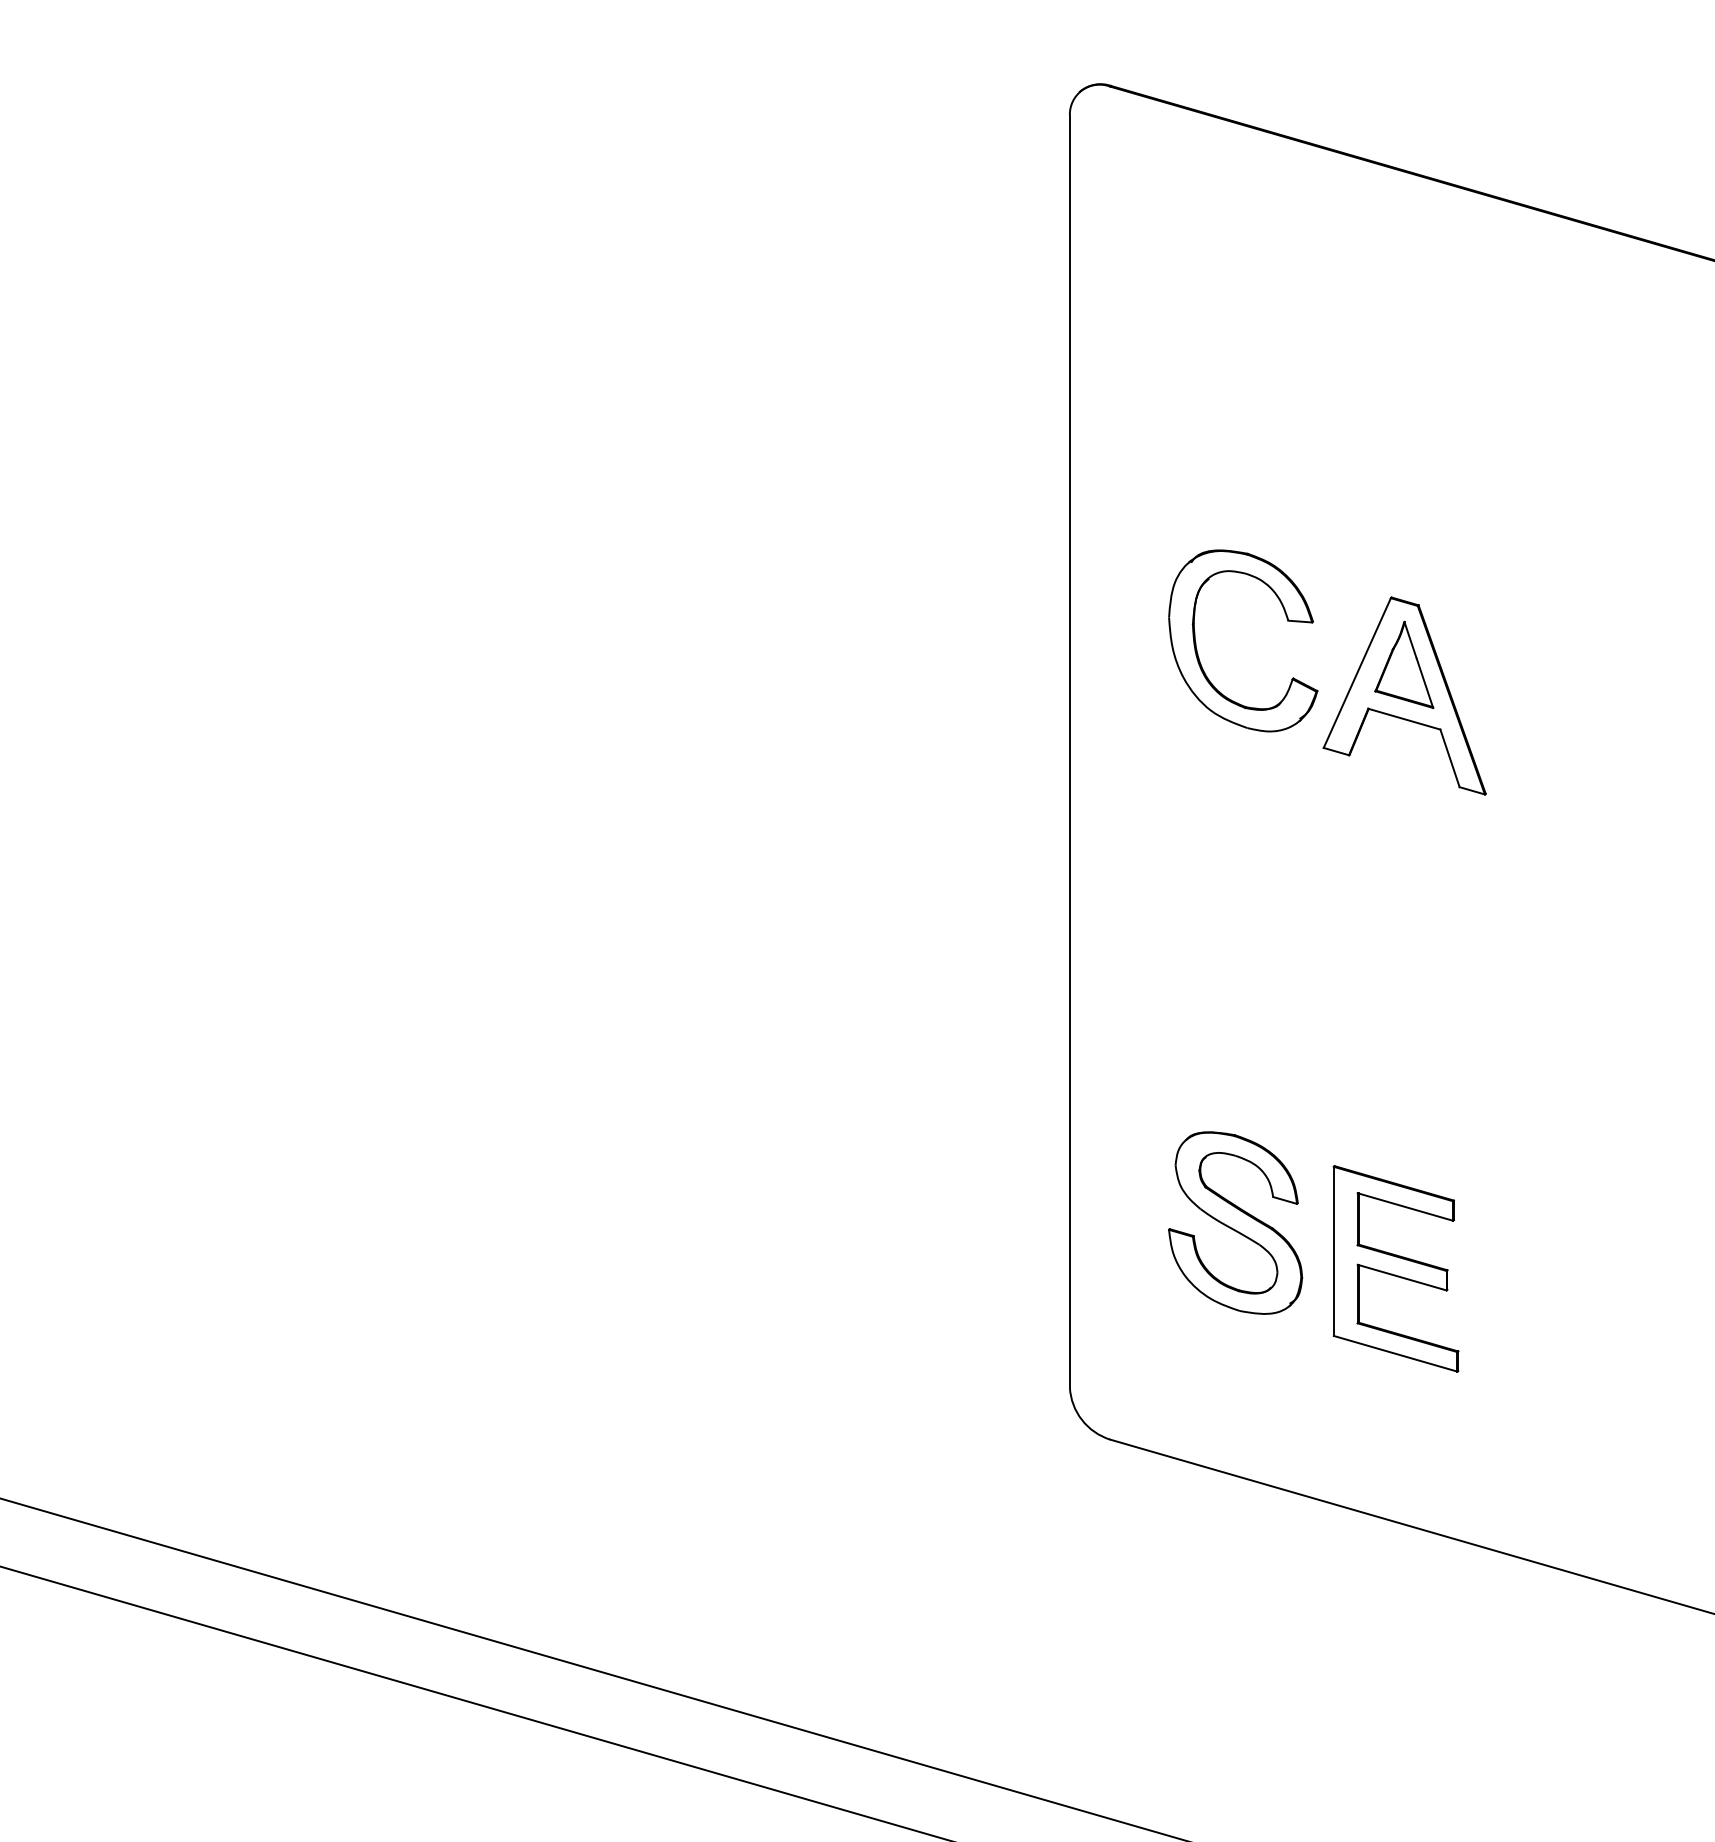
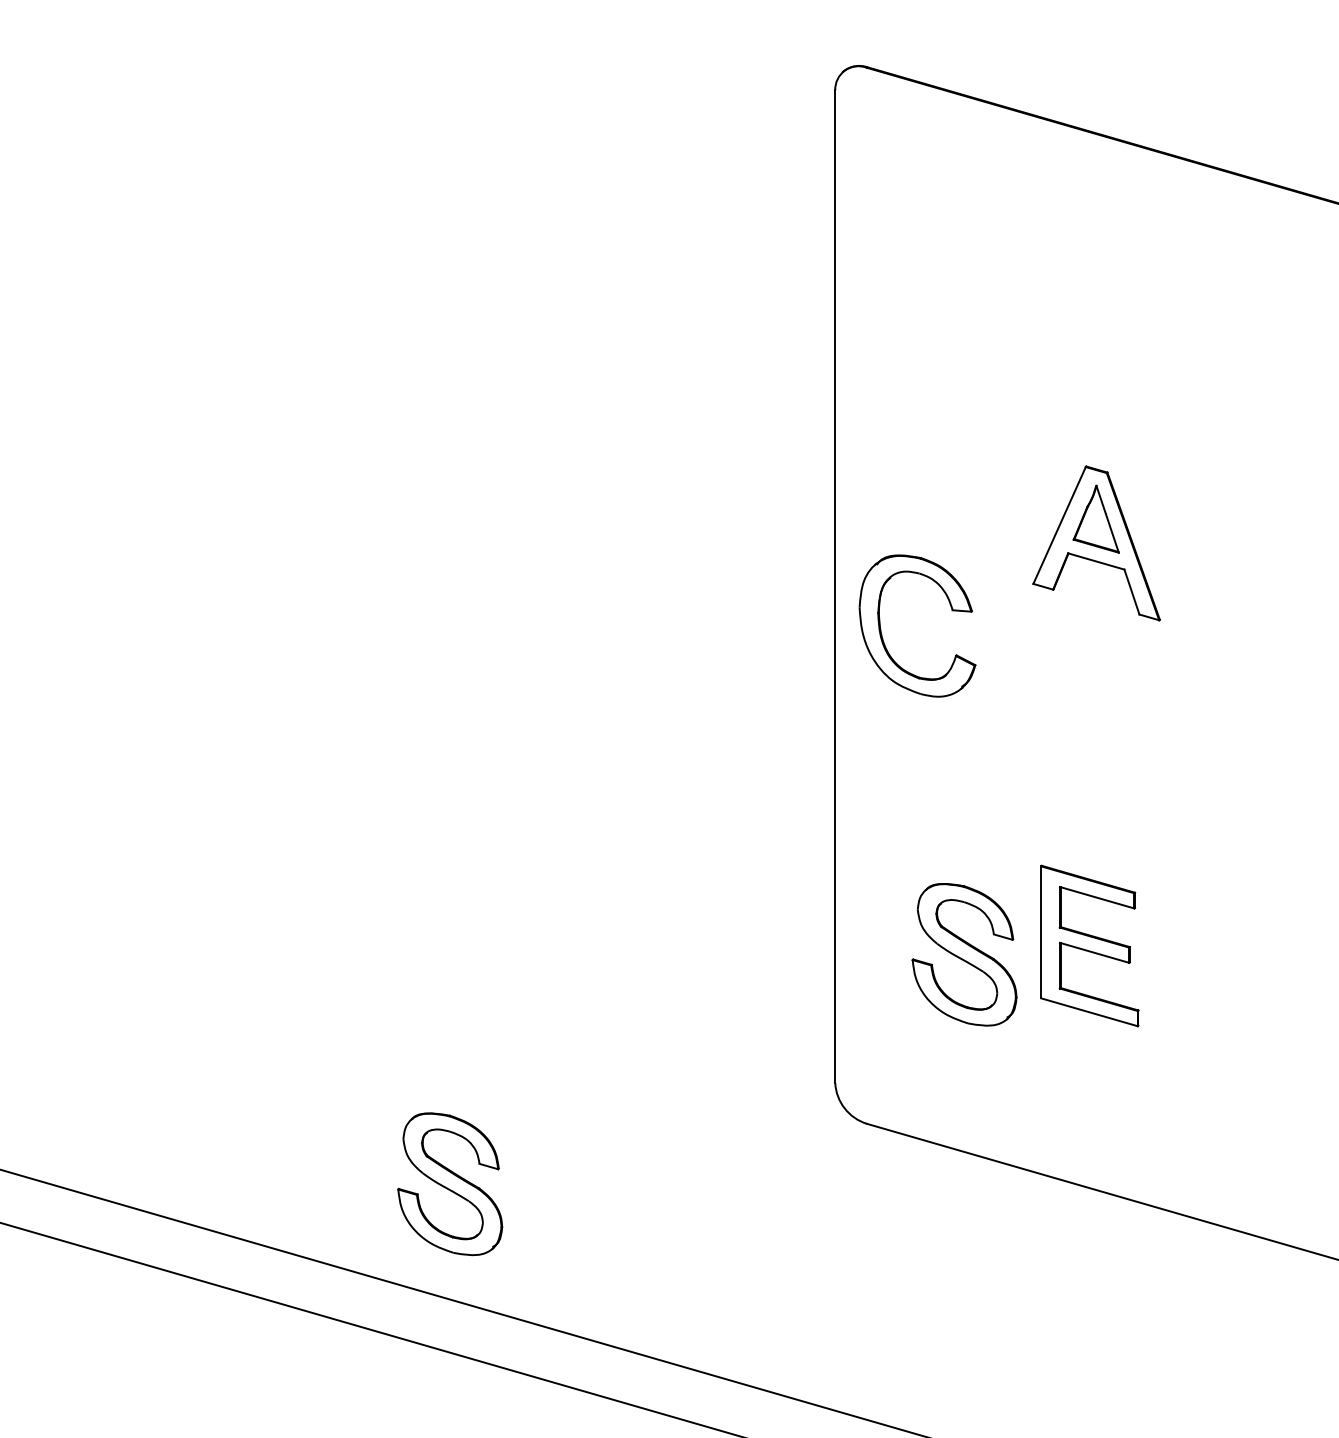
part: (1197, 649) -> (881, 632), moved
part: (1395, 1268) -> (1089, 945), moved
part: (576, 1516) -> (450, 1183), added

